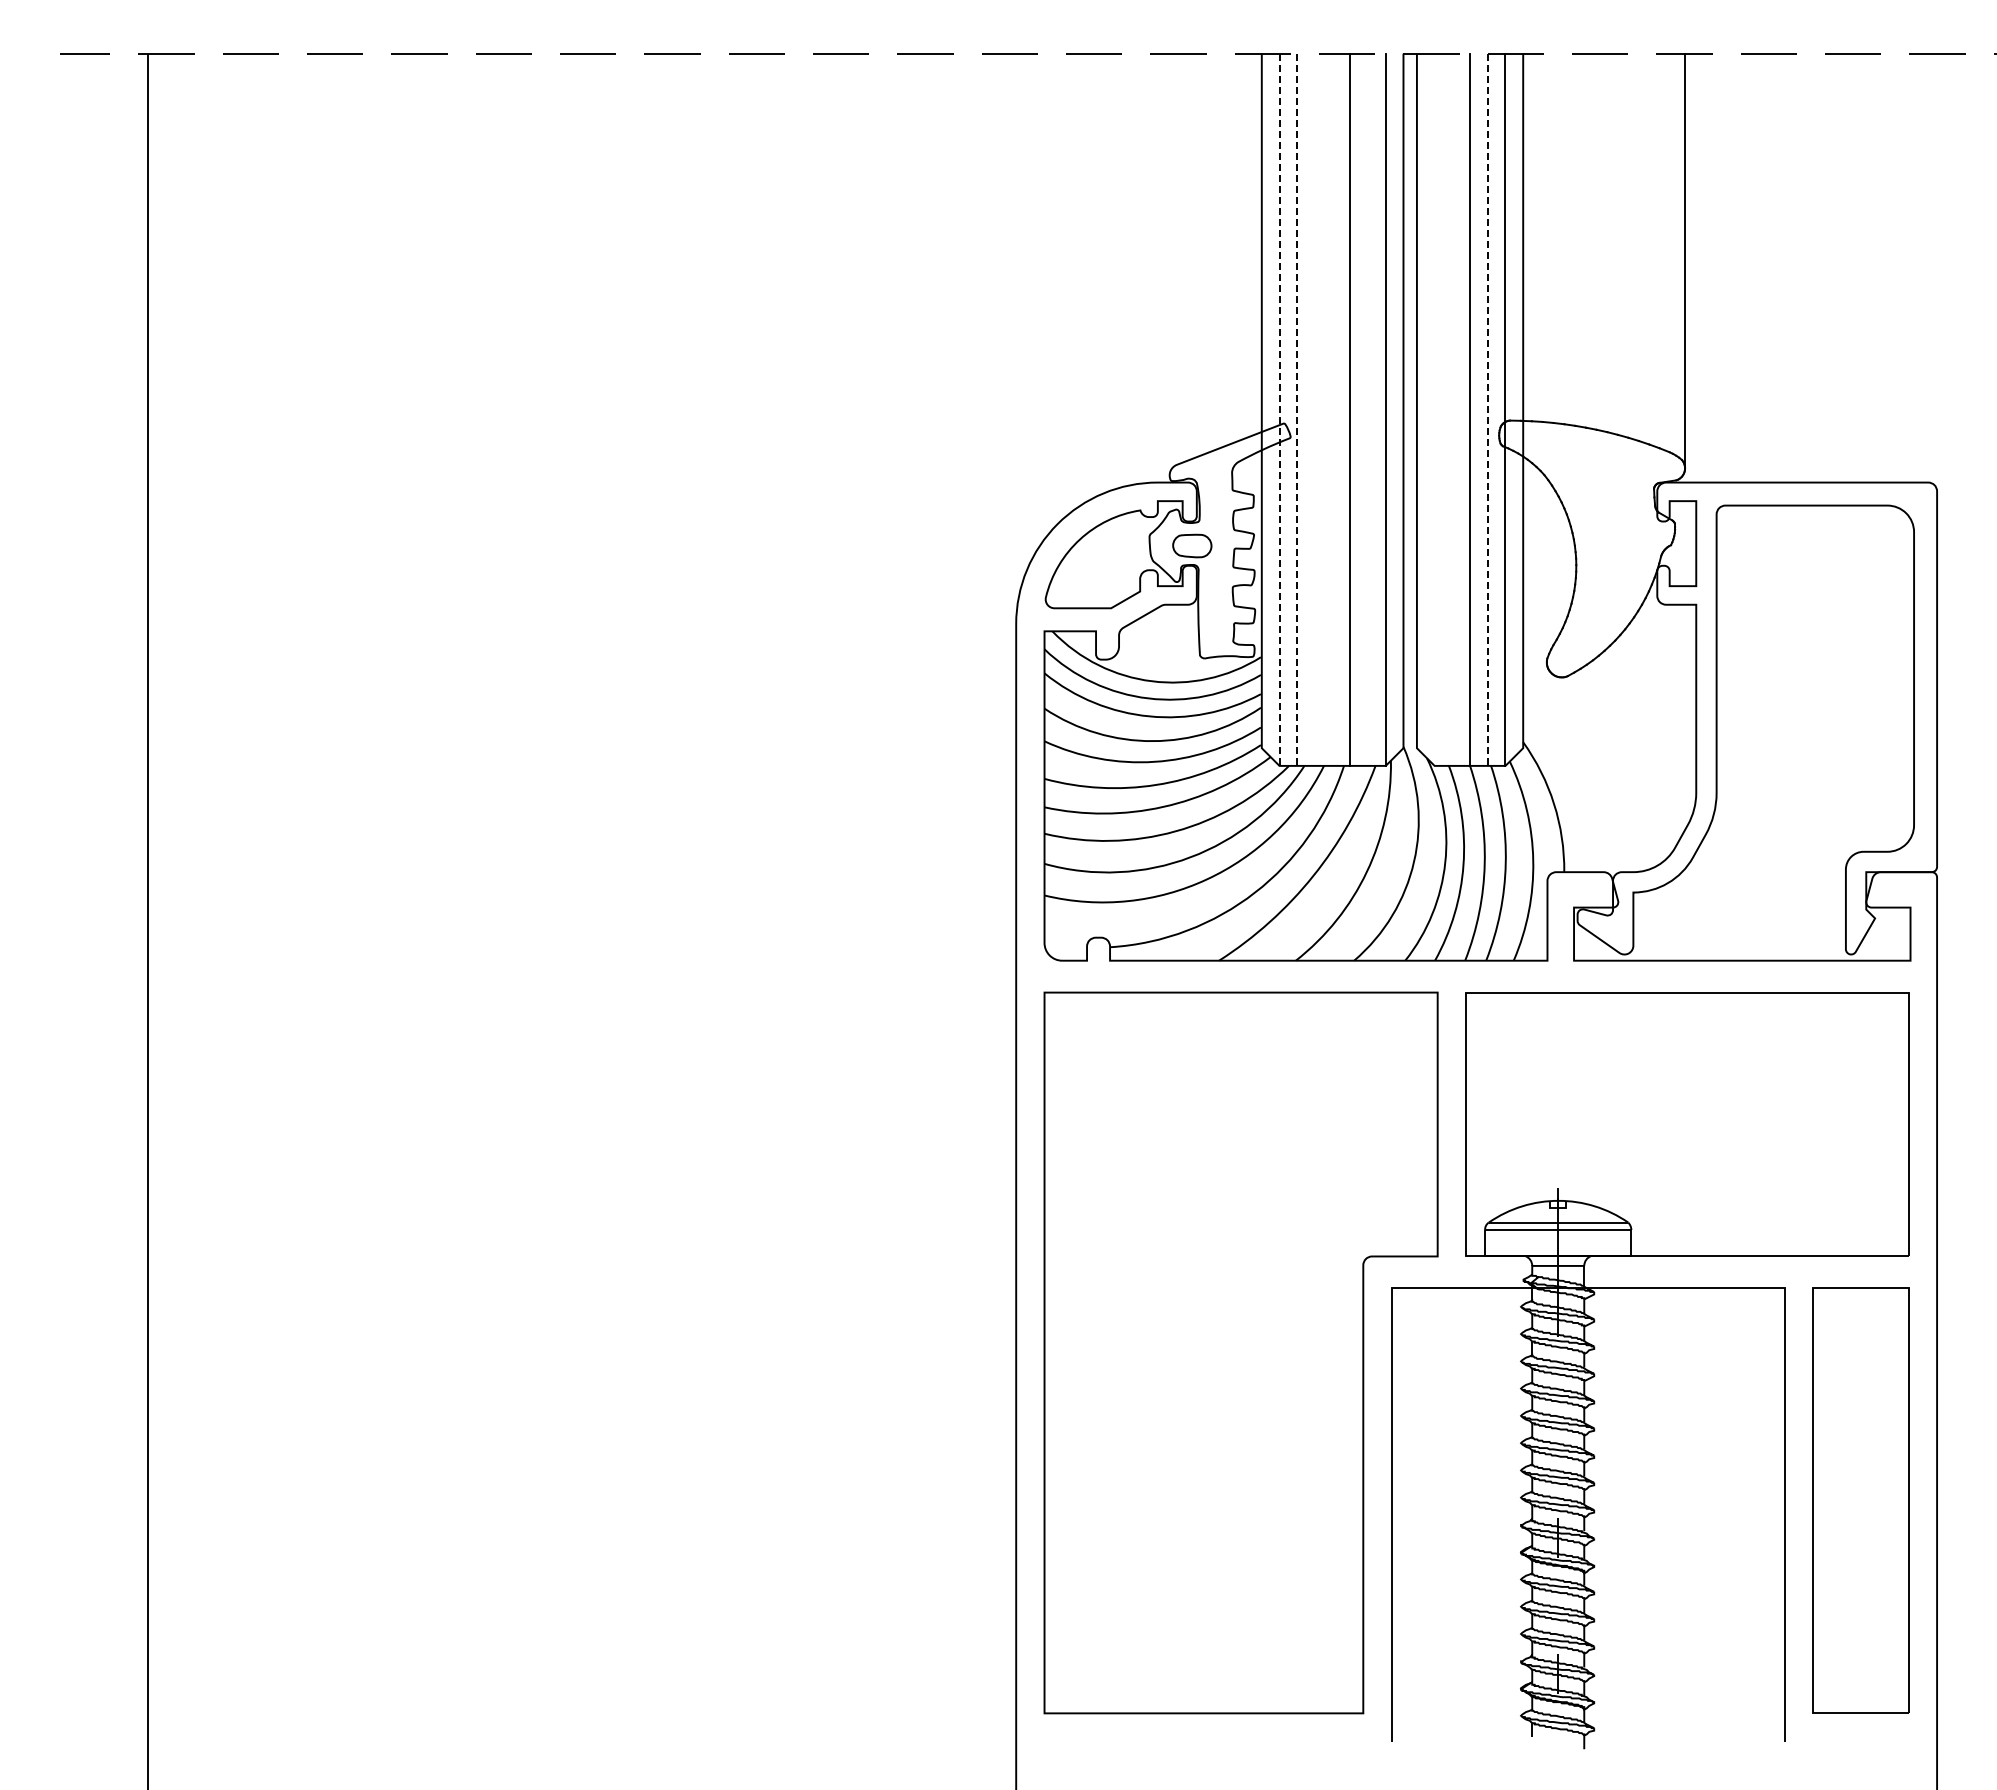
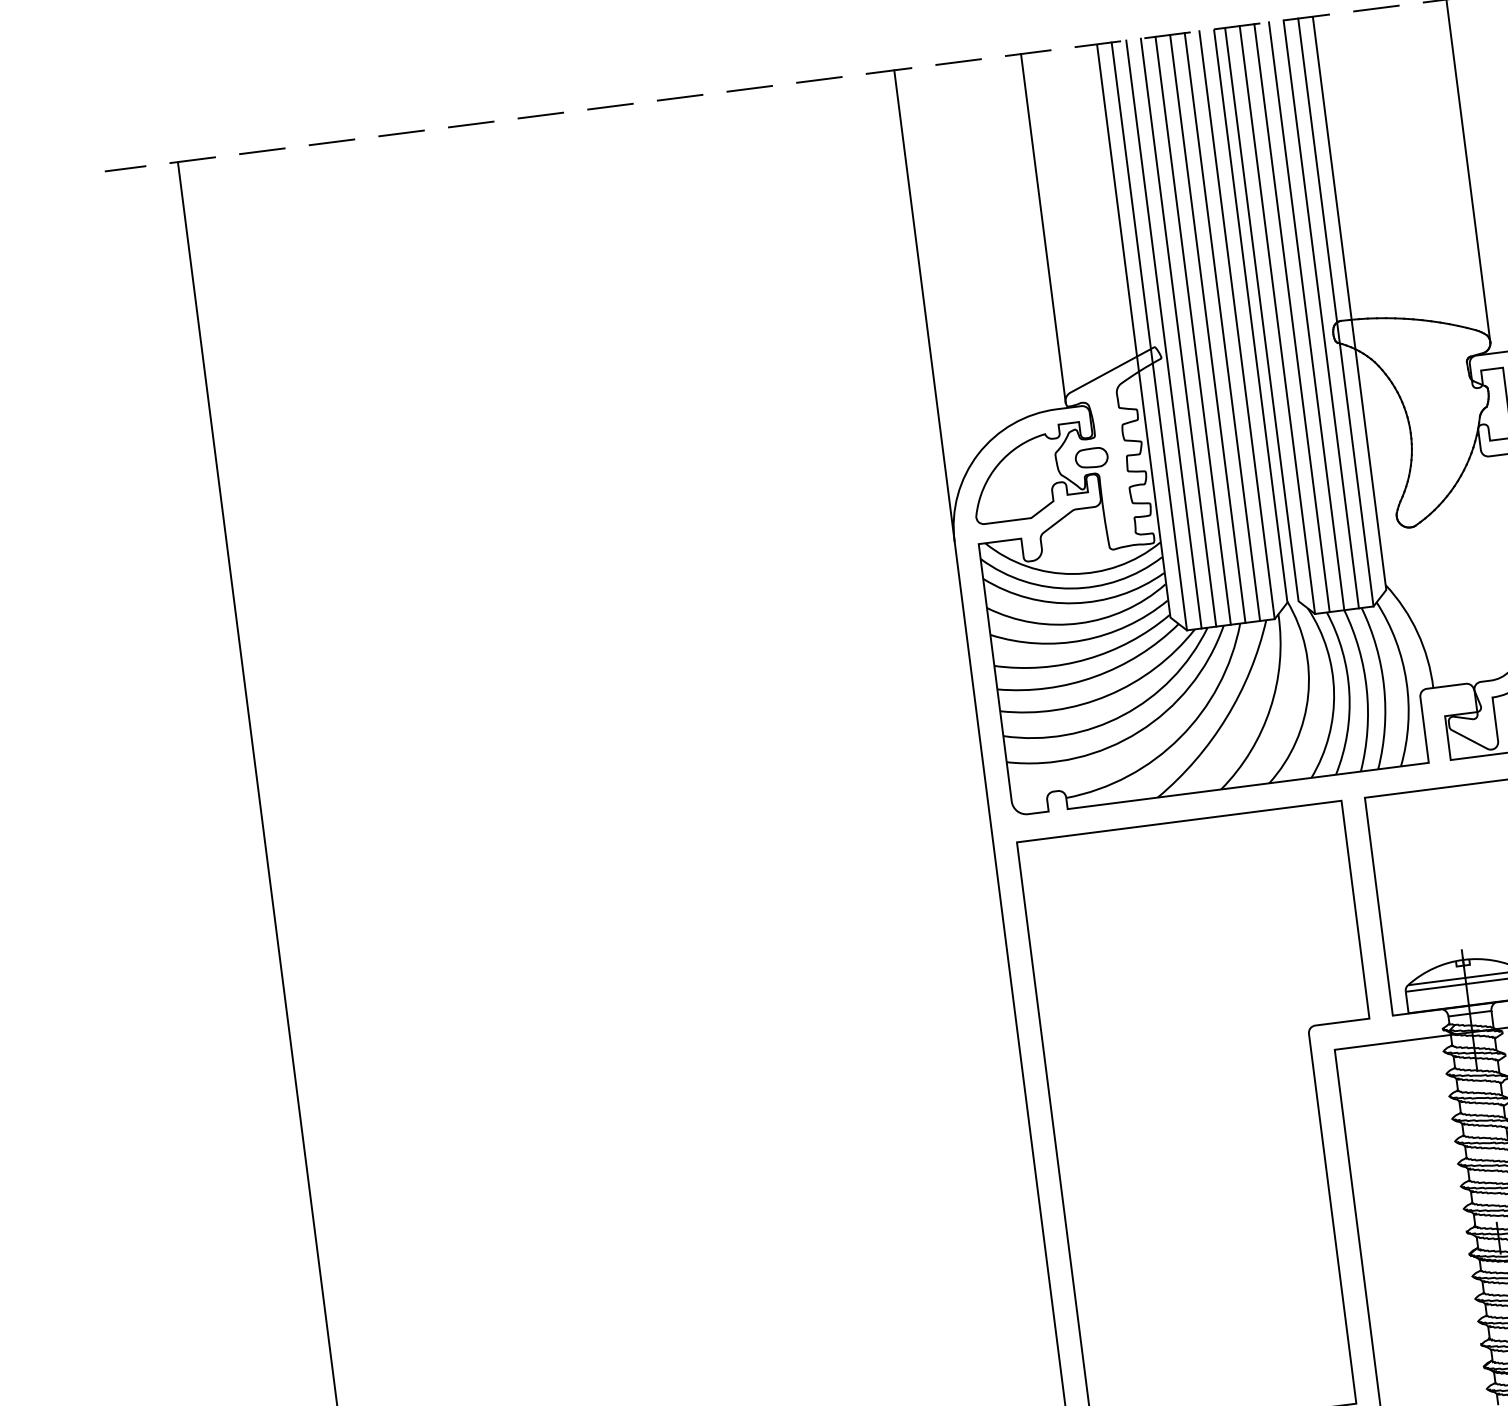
line: (1169, 264) -> (1043, 228), added
line: (1016, 338) -> (924, 305), added
line: (1314, 409) -> (1178, 332), added
line: (1332, 409) -> (1193, 330), added
line: (1368, 409) -> (1222, 326), added
line: (1434, 409) -> (1277, 319), added
line: (1452, 409) -> (1292, 317), added
line: (1279, 410) -> (1149, 336), dashed -> solid
line: (1297, 410) -> (1164, 335), dashed -> solid
line: (1487, 410) -> (1321, 314), dashed -> solid

